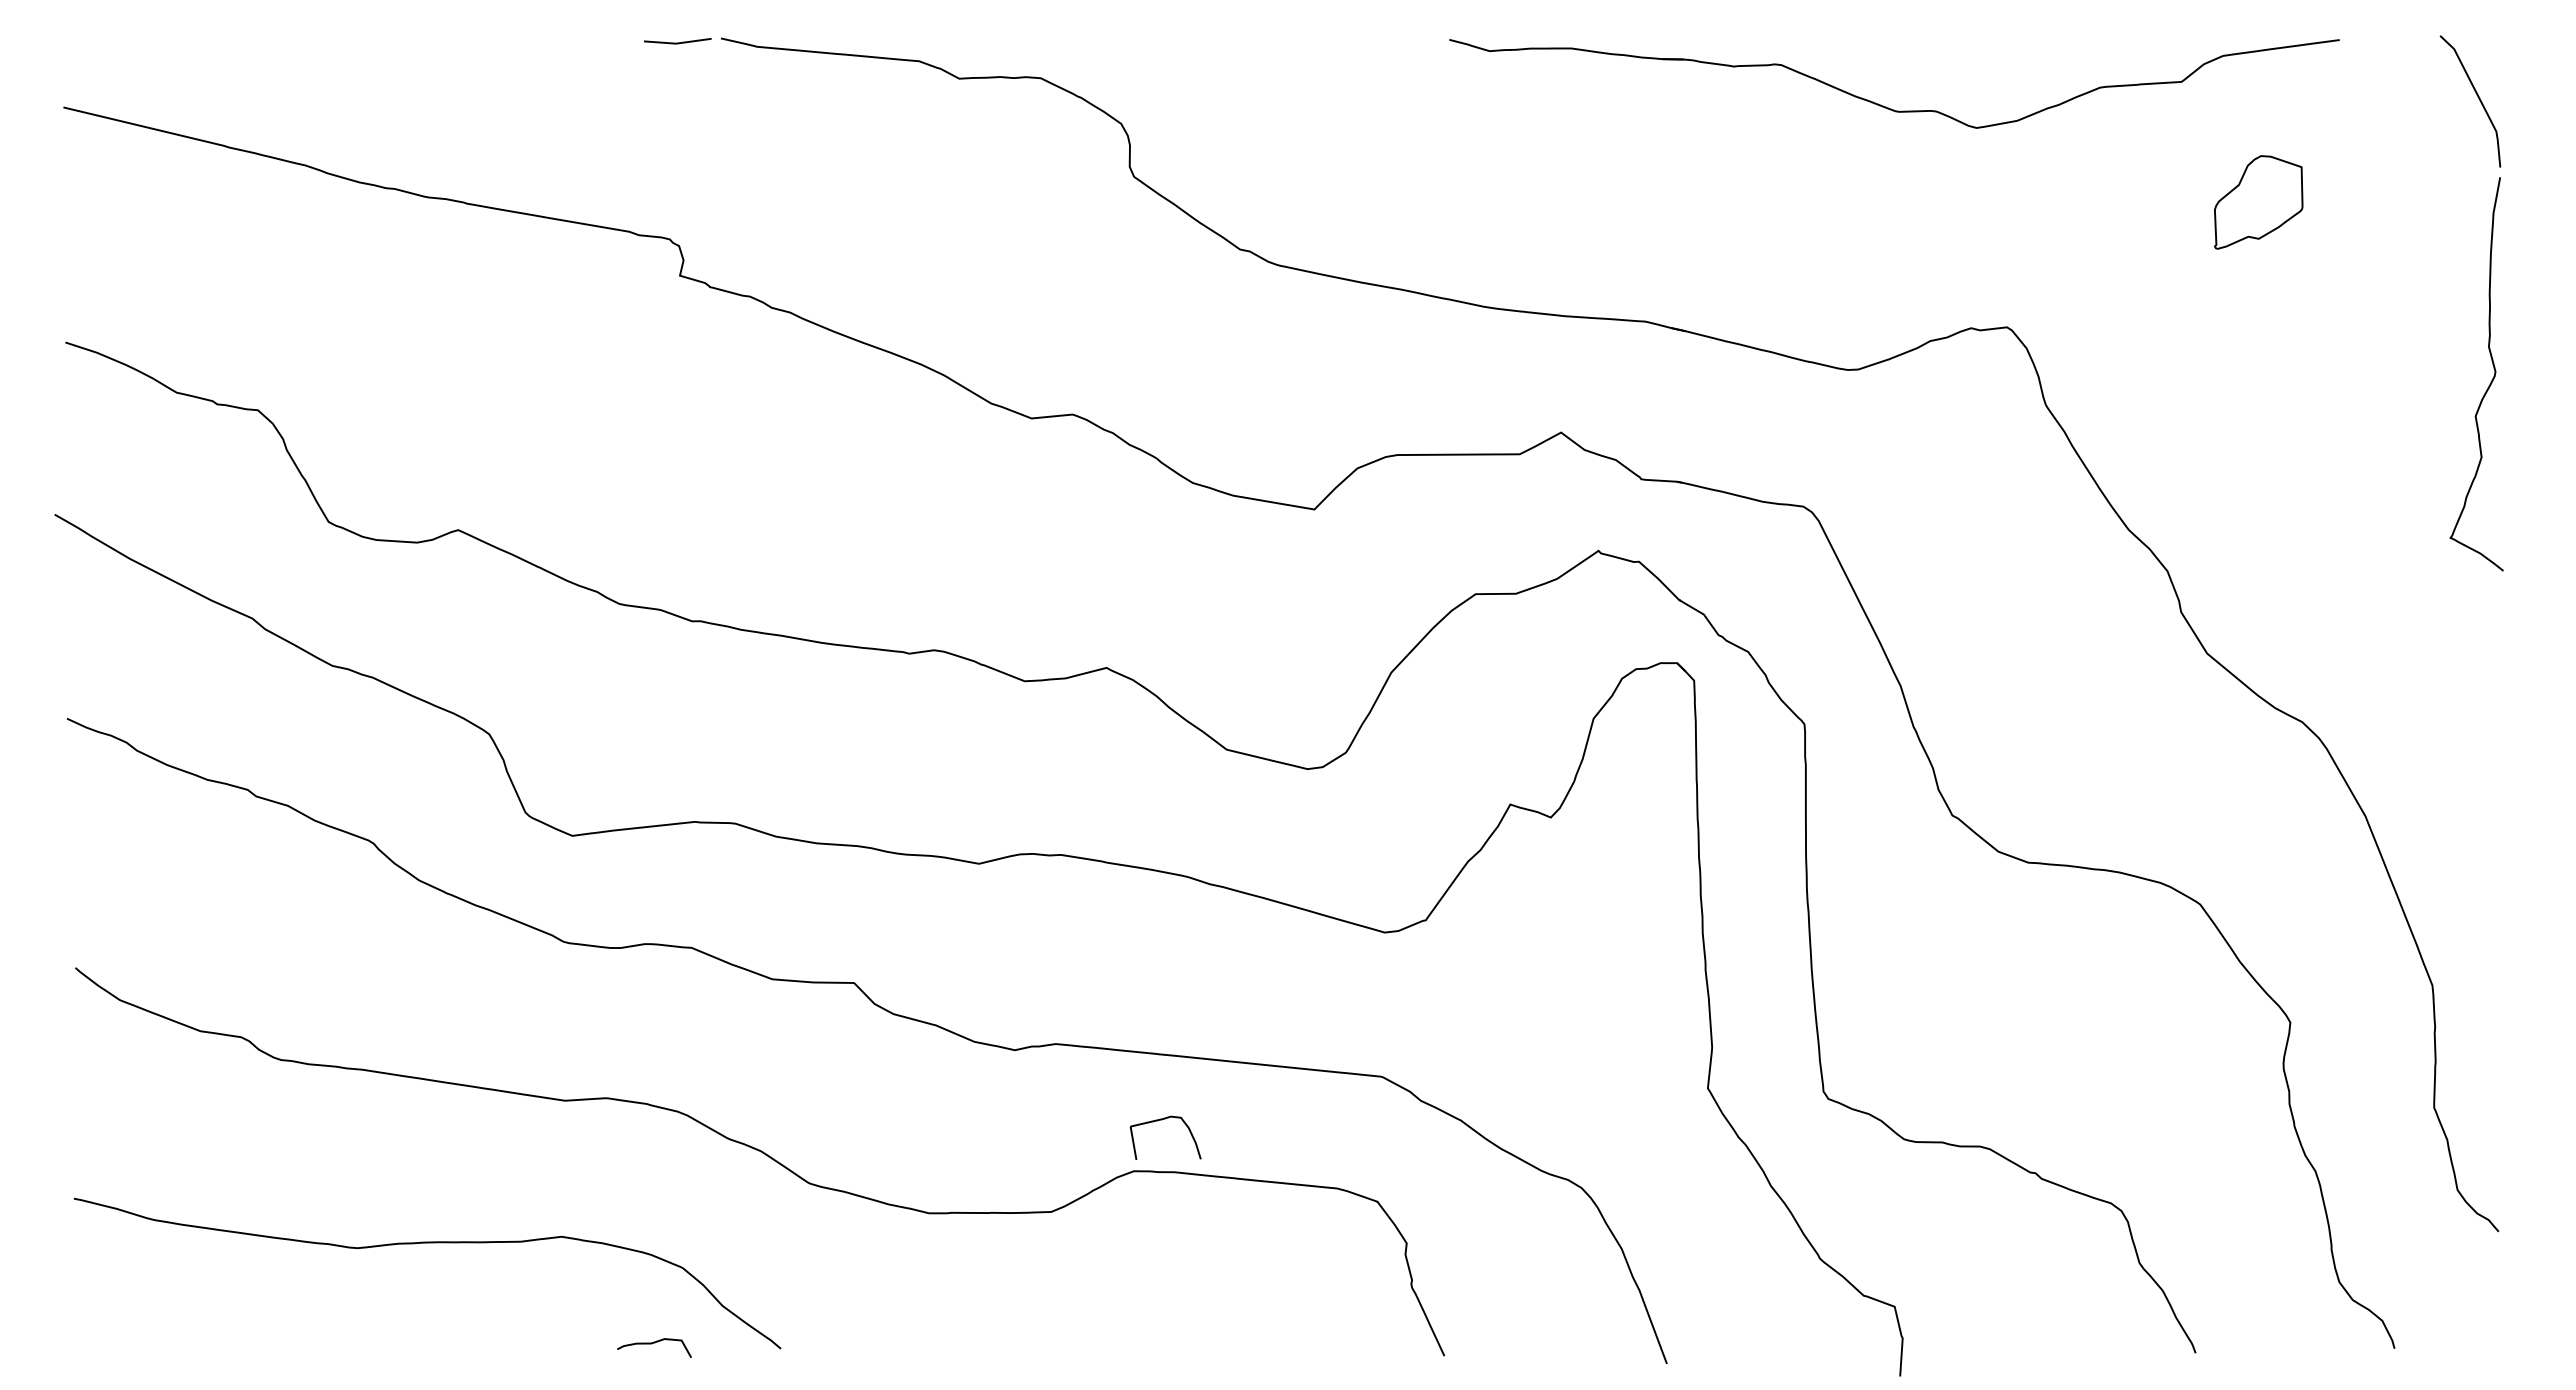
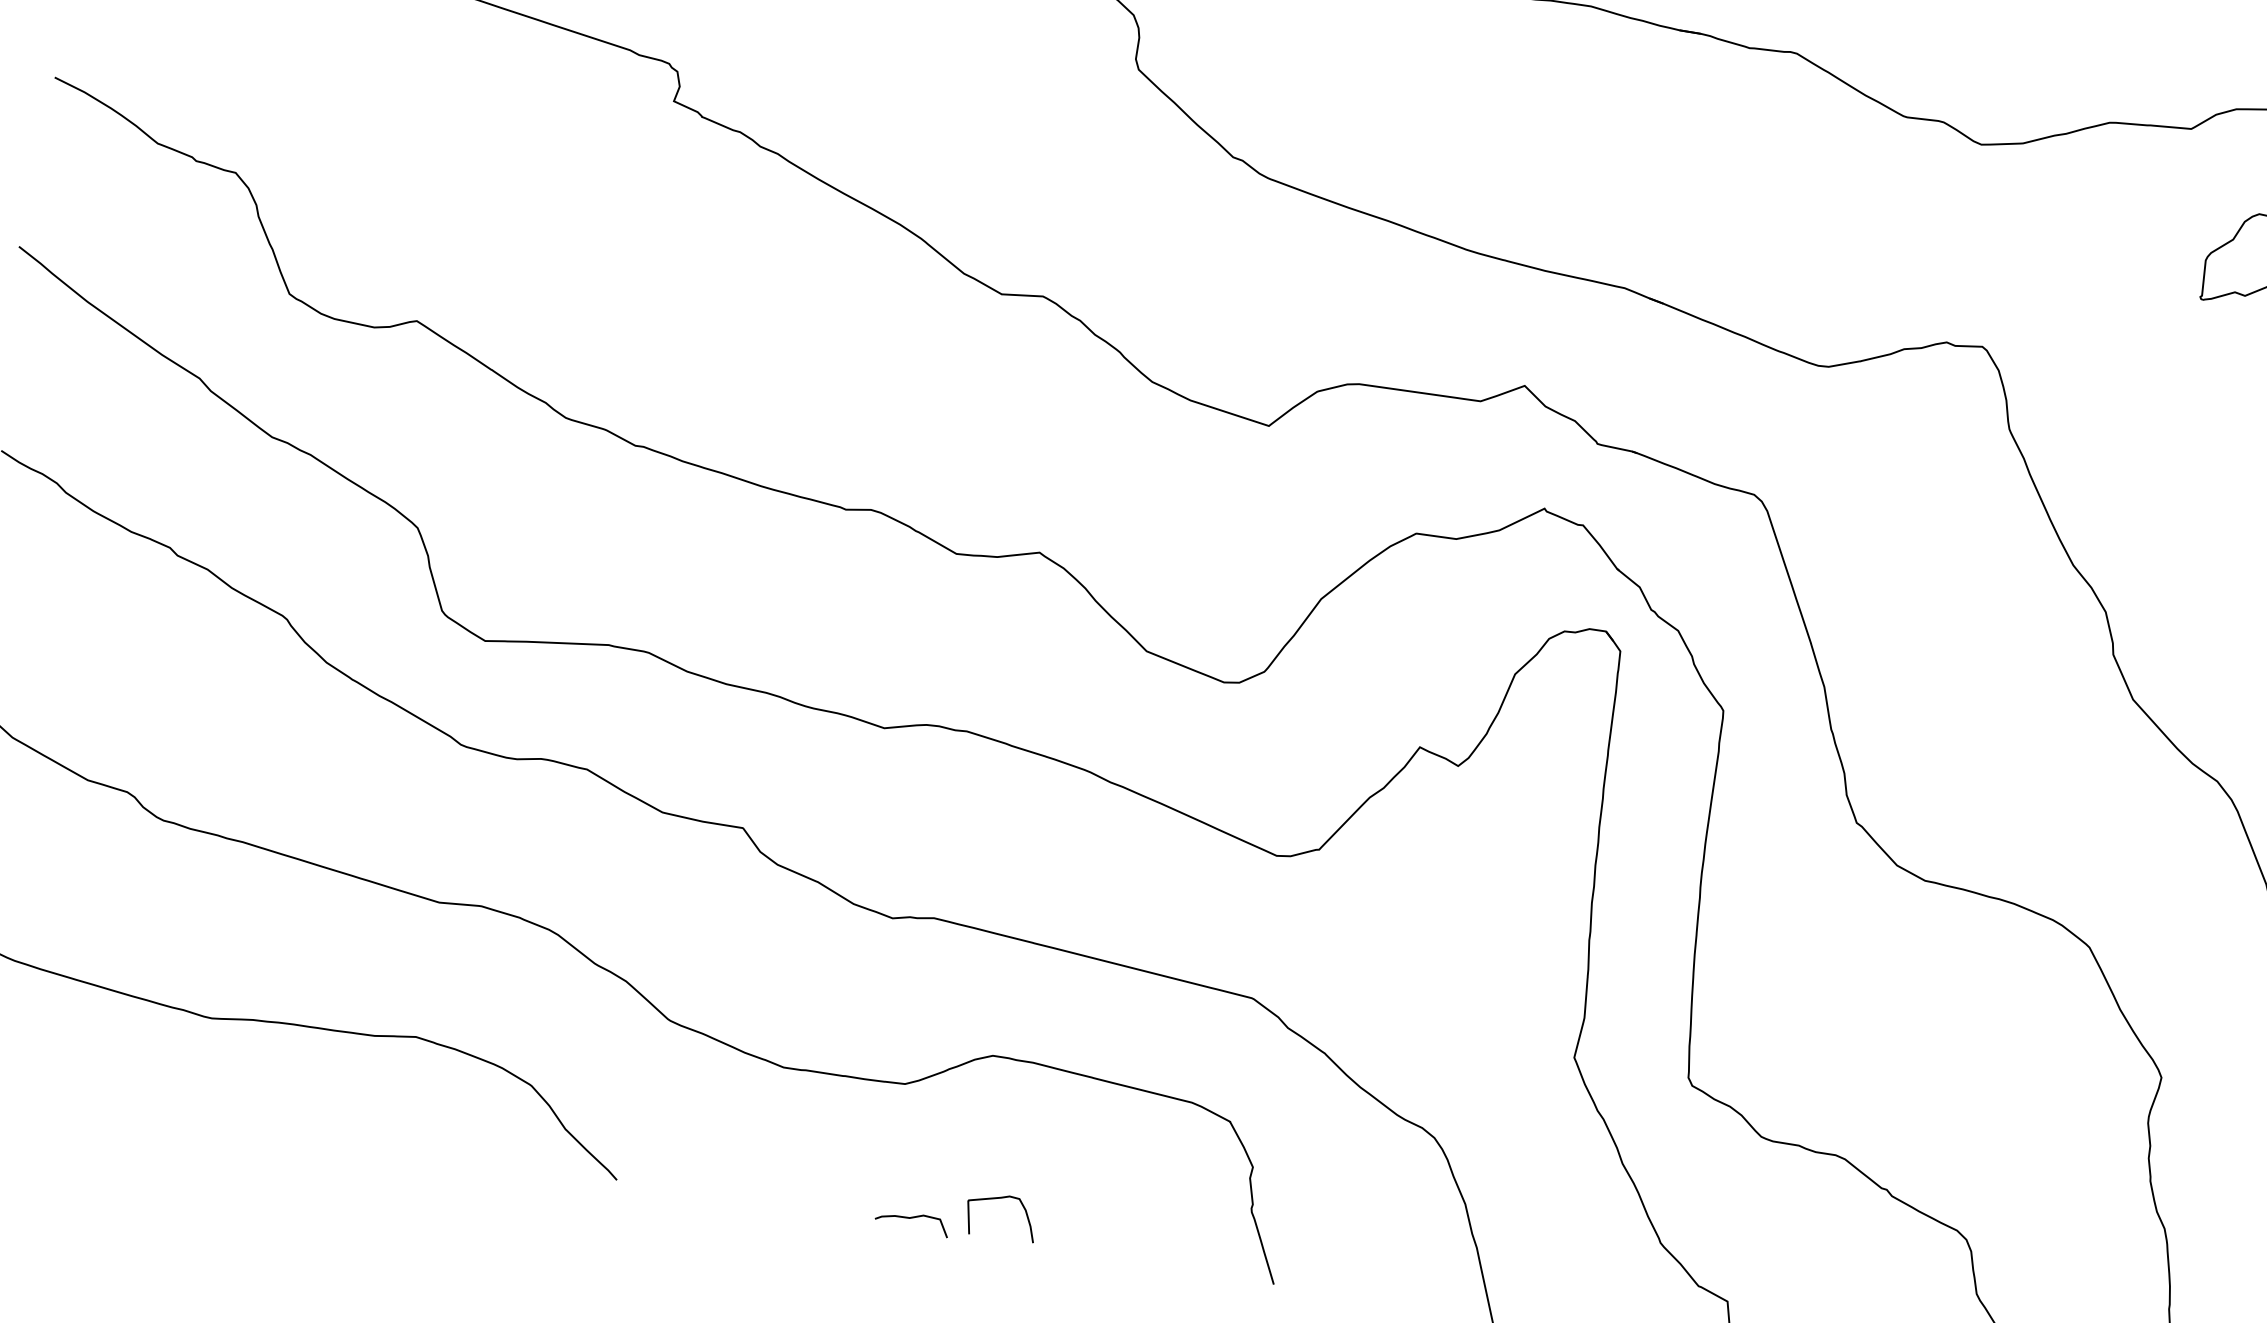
curve: (1162, 1120) -> (1000, 1199), moved
curve: (652, 1344) -> (910, 1219), moved

